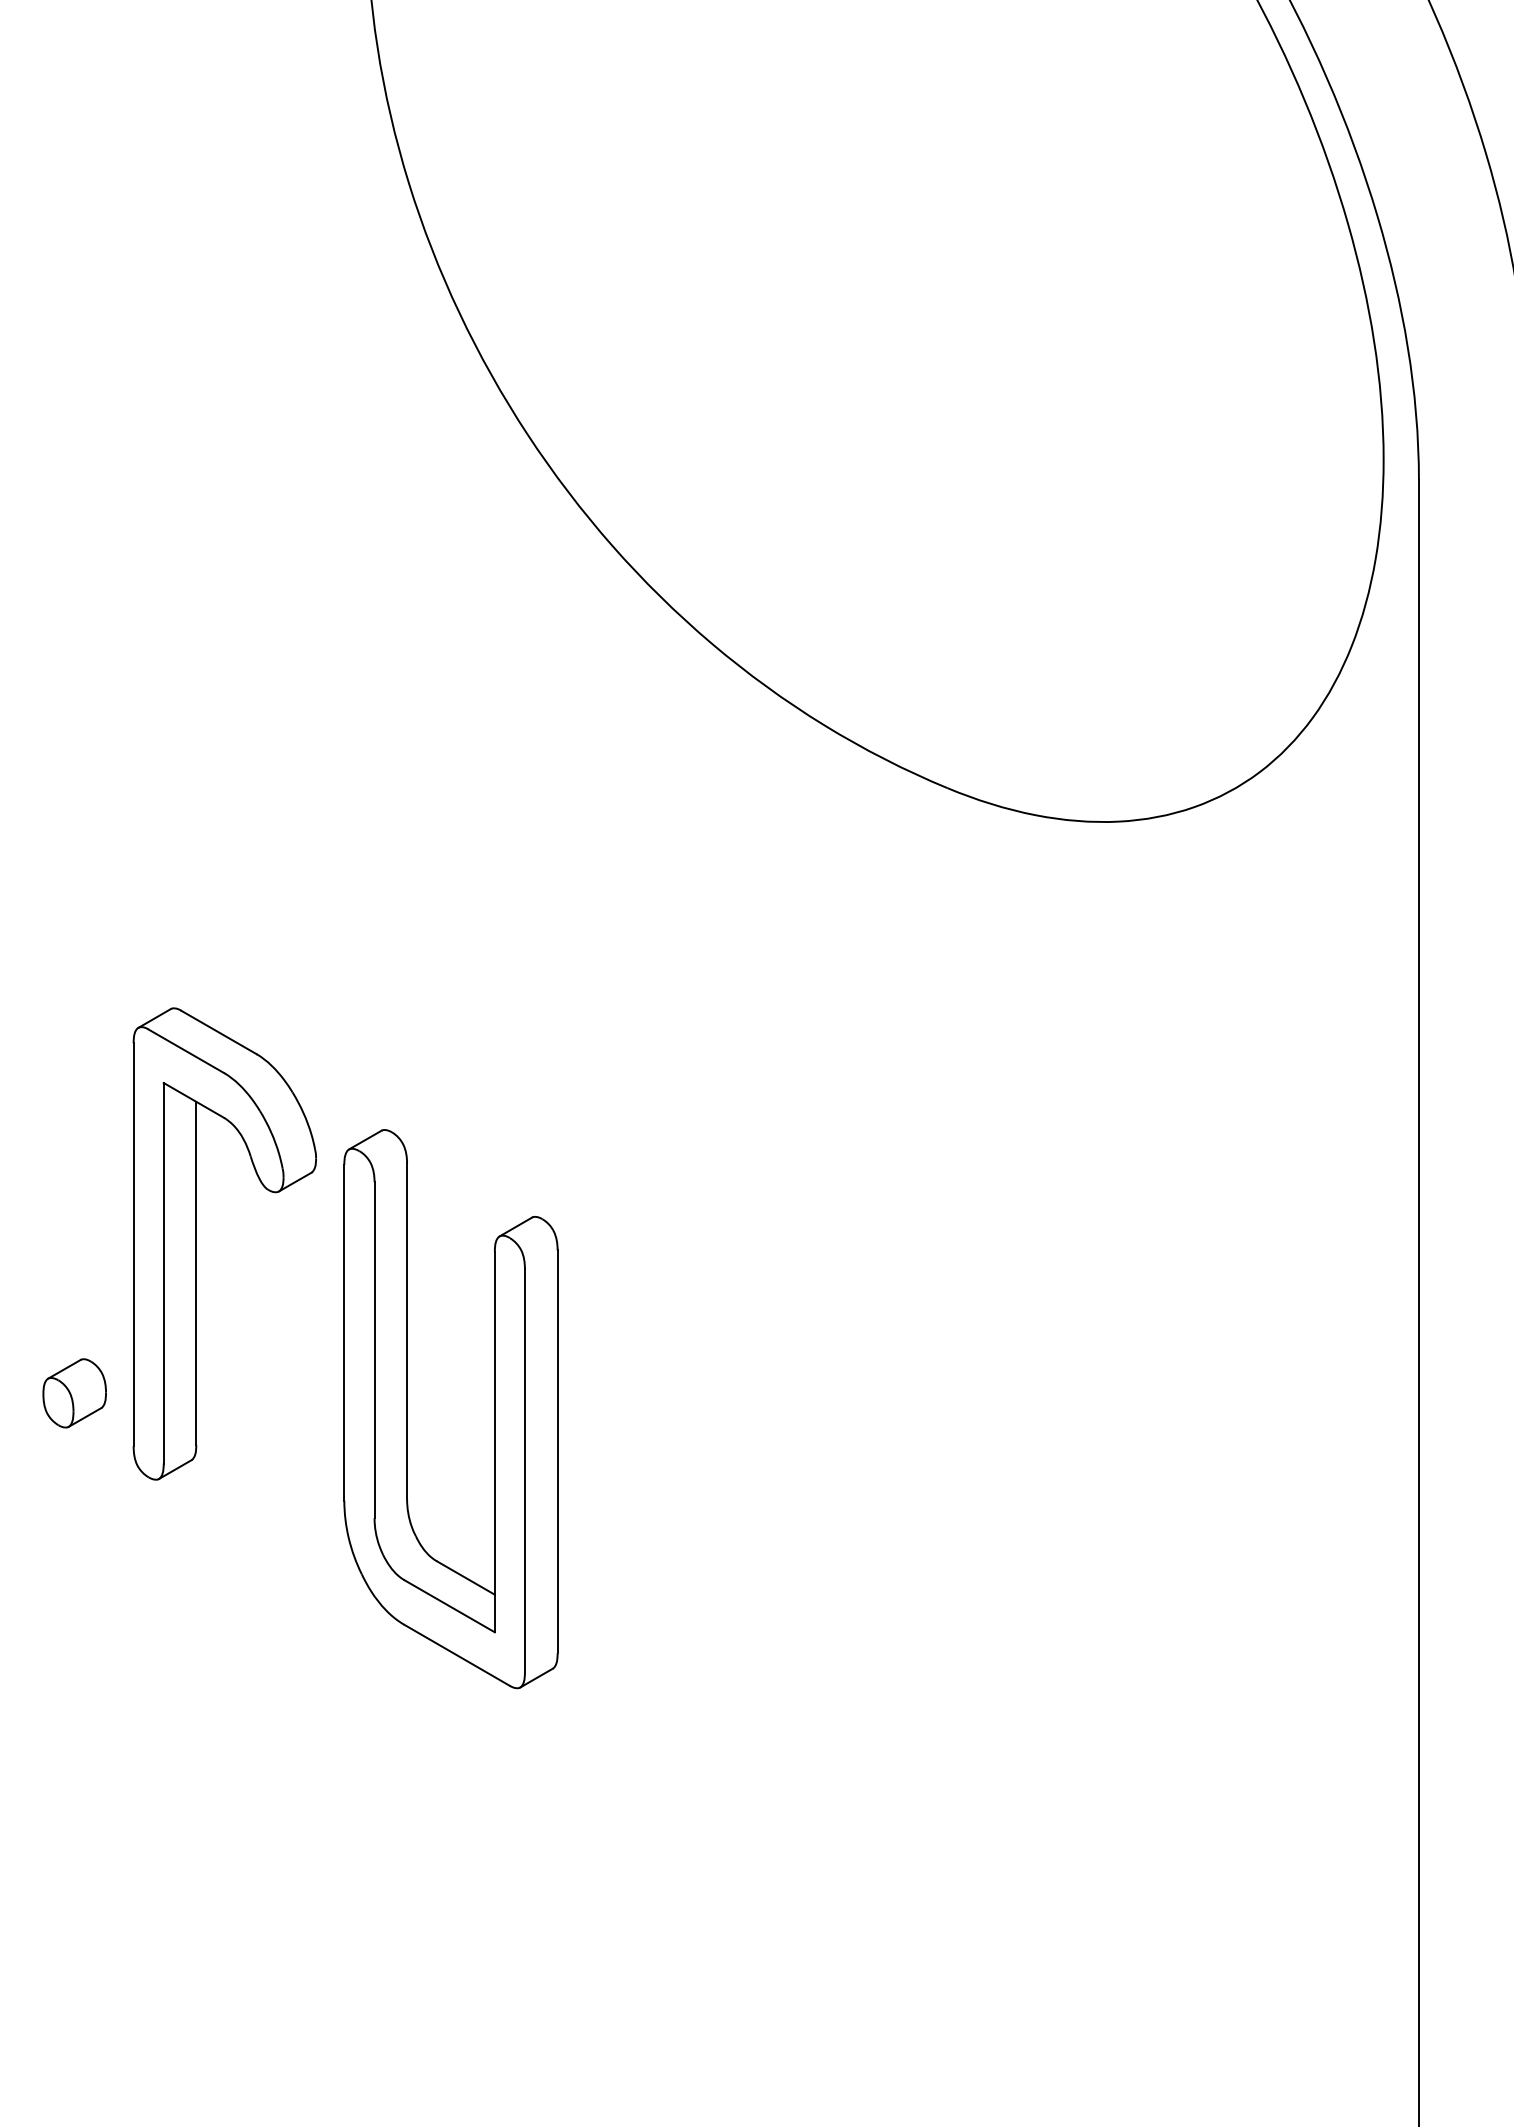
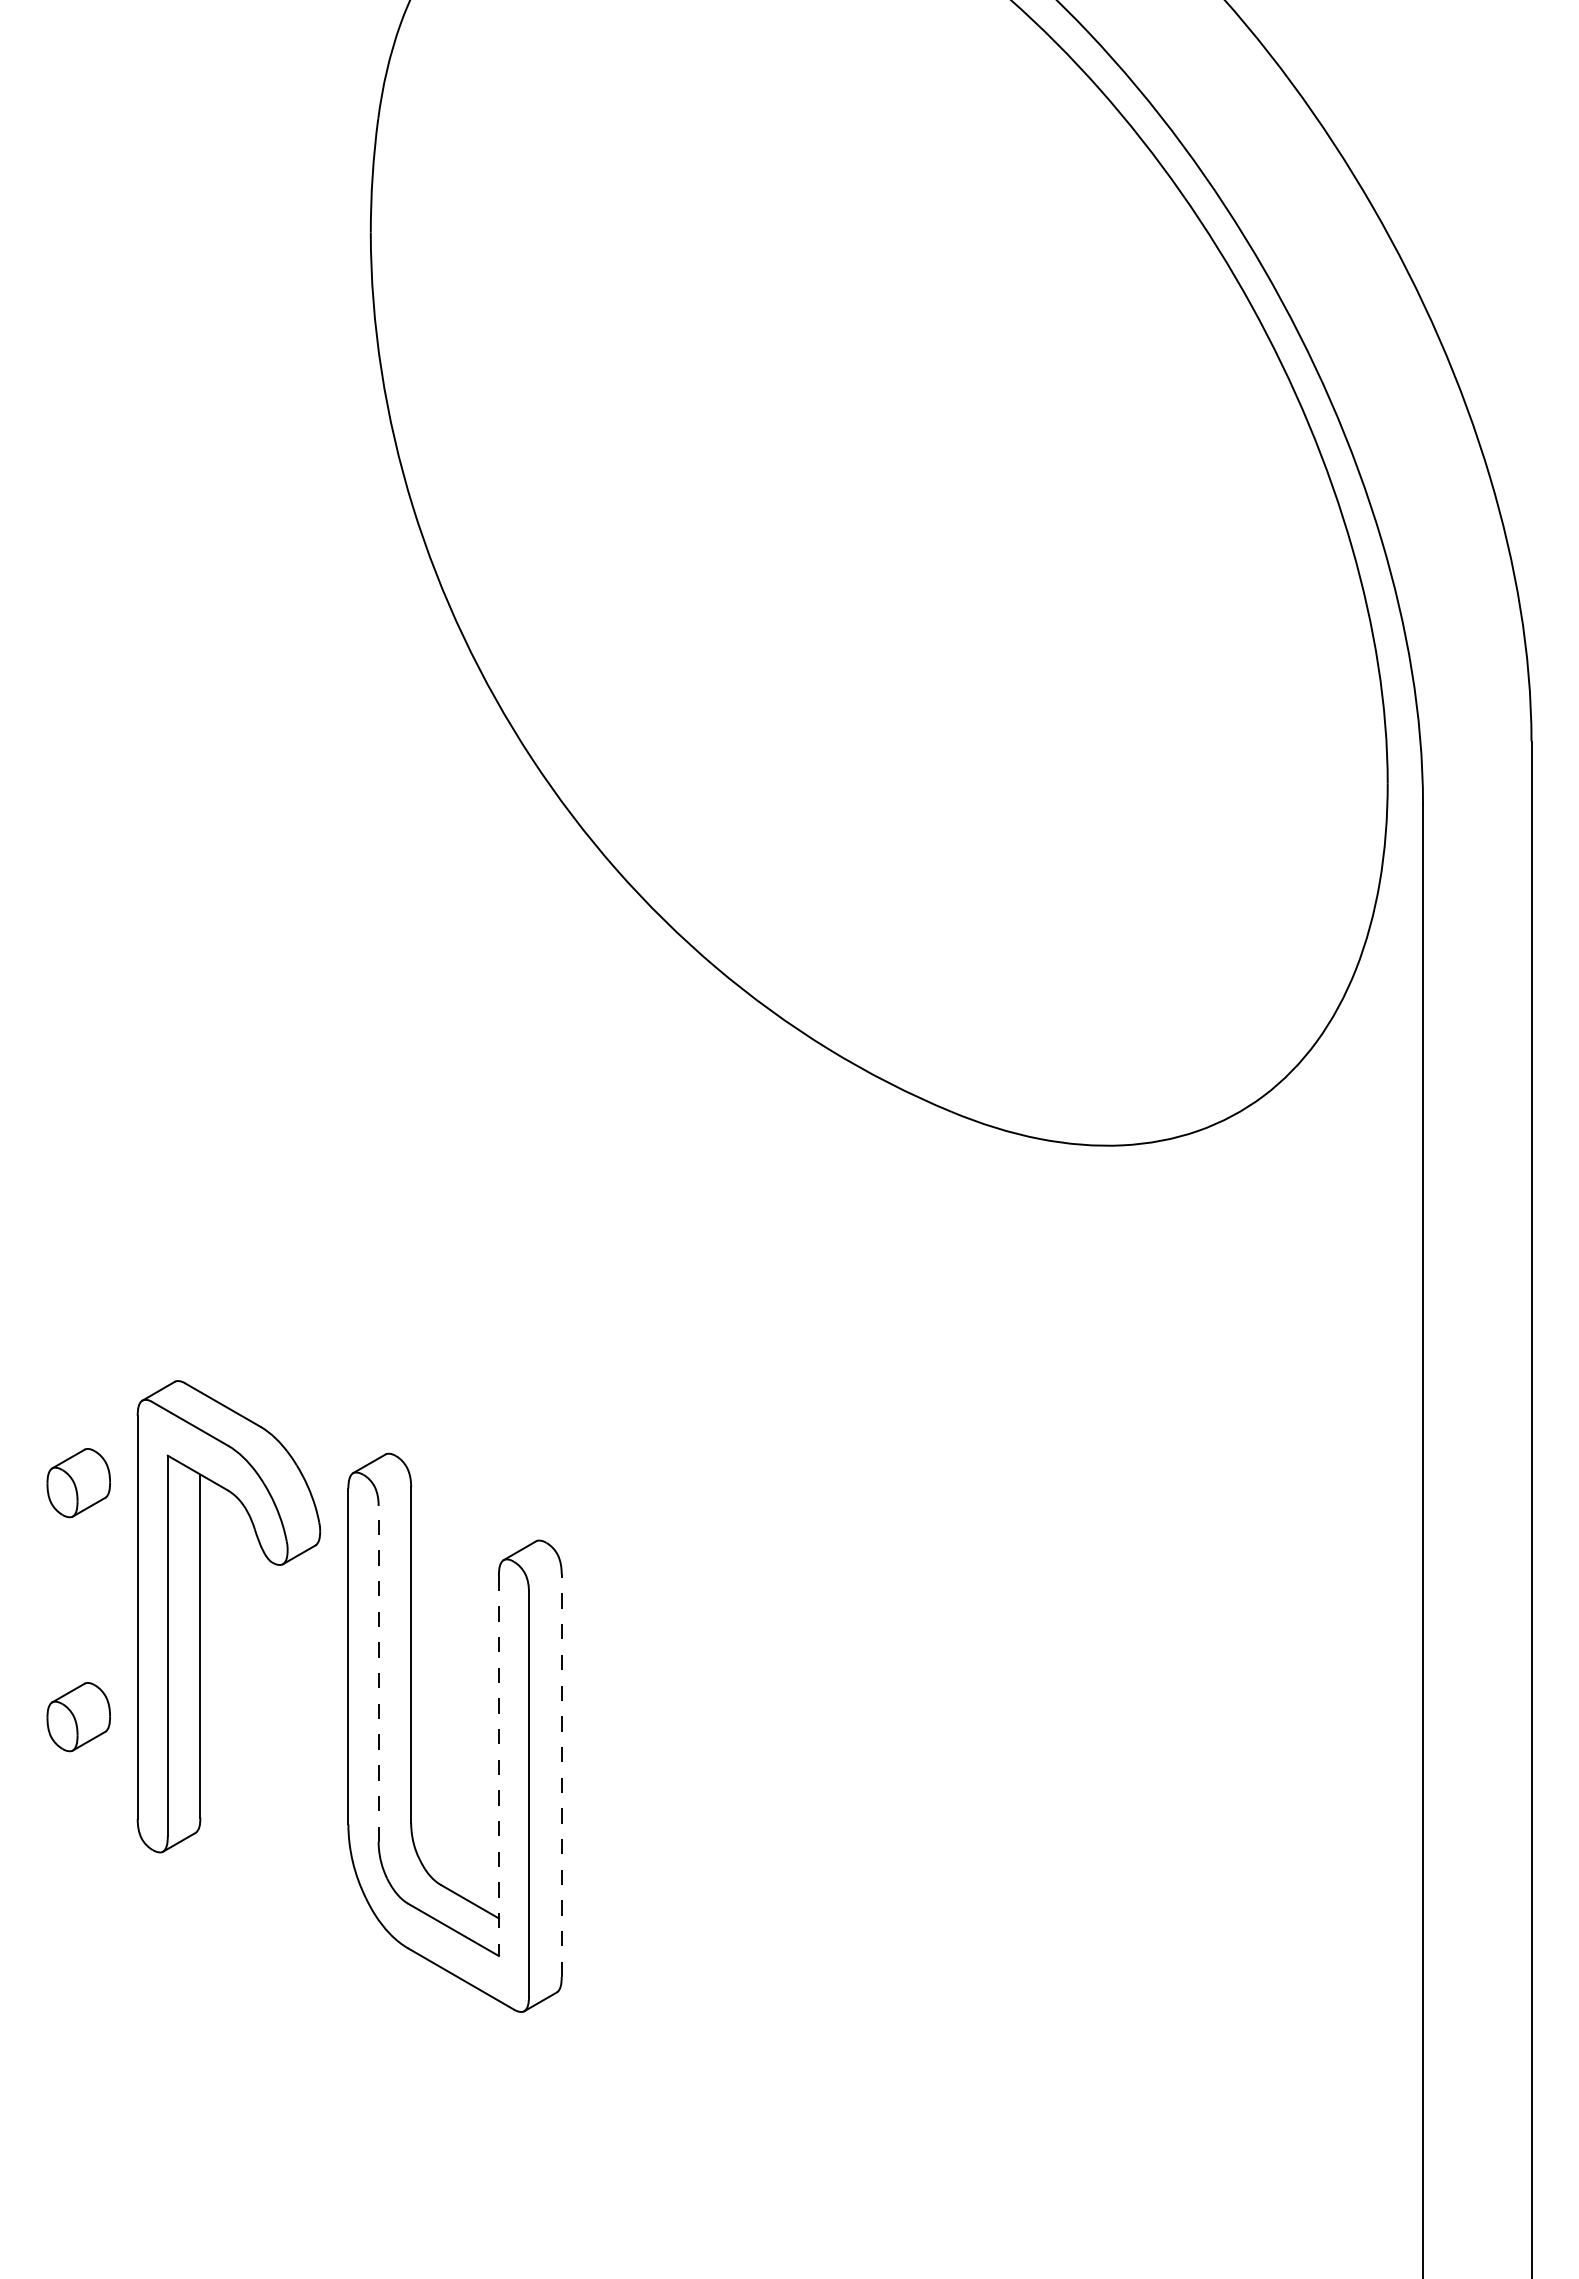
part: (74, 1159) -> (78, 1483), added
part: (196, 1243) -> (200, 1616), moved
line: (374, 1349) -> (378, 1673), solid -> dashed
line: (494, 1442) -> (498, 1766), solid -> dashed
line: (557, 1451) -> (561, 1775), solid -> dashed

